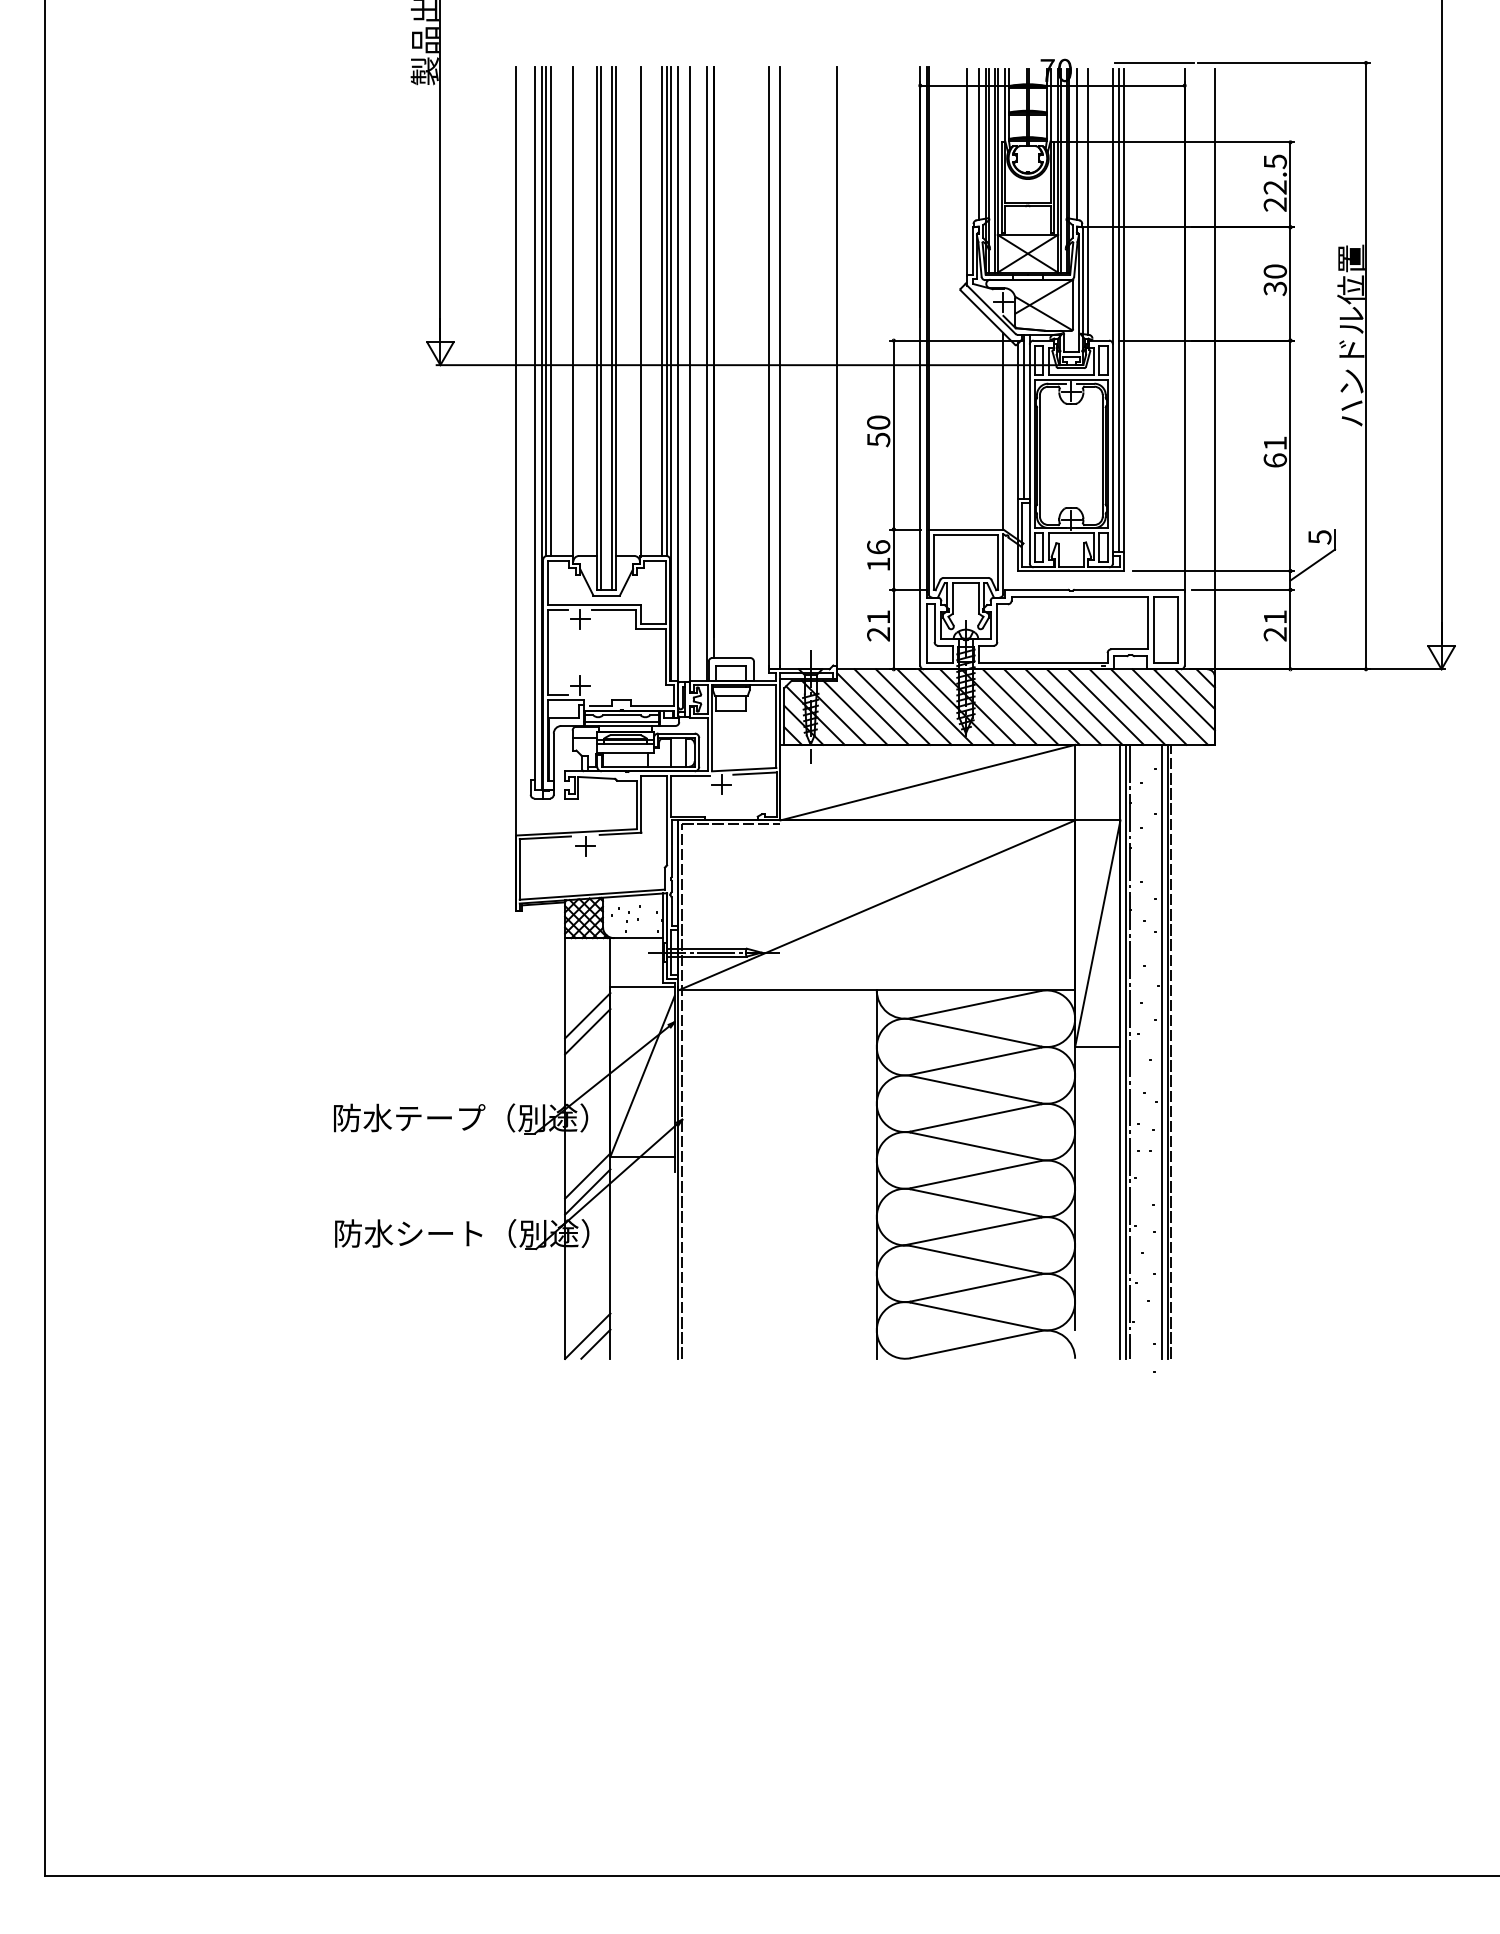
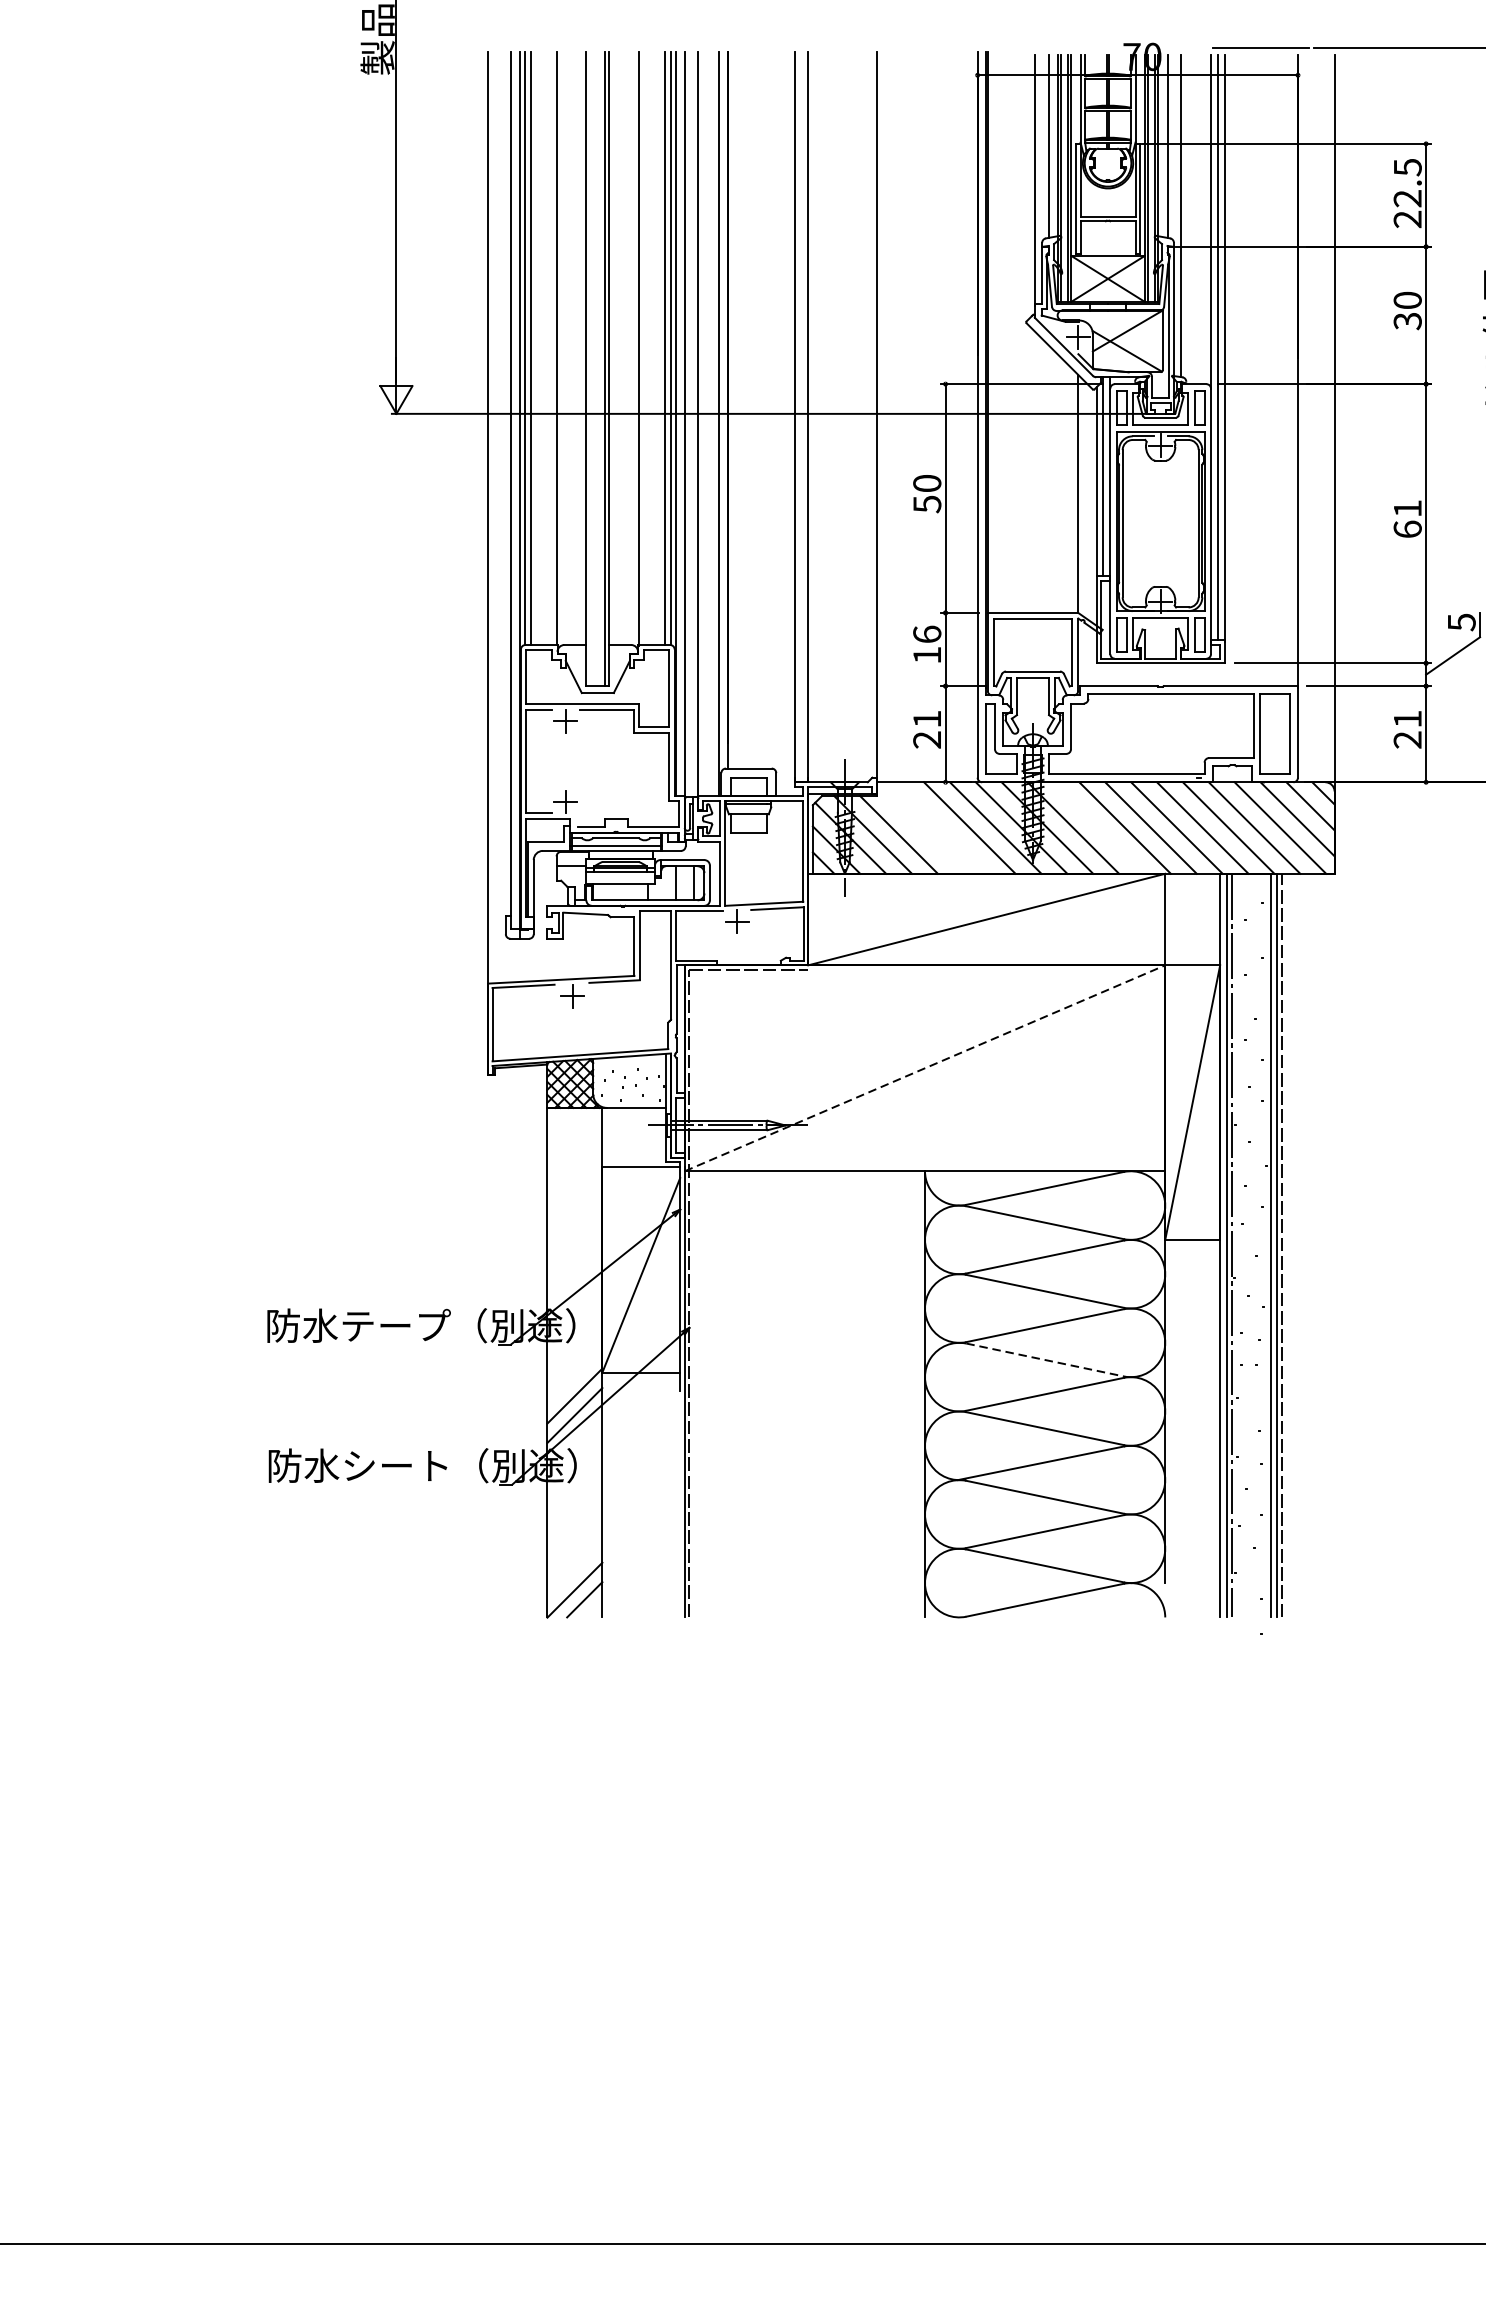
line: (601, 327) -> (591, 368), removed
line: (892, 706) -> (944, 827), removed
line: (1020, 706) -> (1099, 827), removed
line: (872, 708) -> (919, 829), removed
line: (876, 905) -> (924, 1068), solid -> dashed
line: (587, 1015) -> (574, 1201), removed
line: (587, 1031) -> (574, 1220), removed
line: (976, 1146) -> (1045, 1360), solid -> dashed

